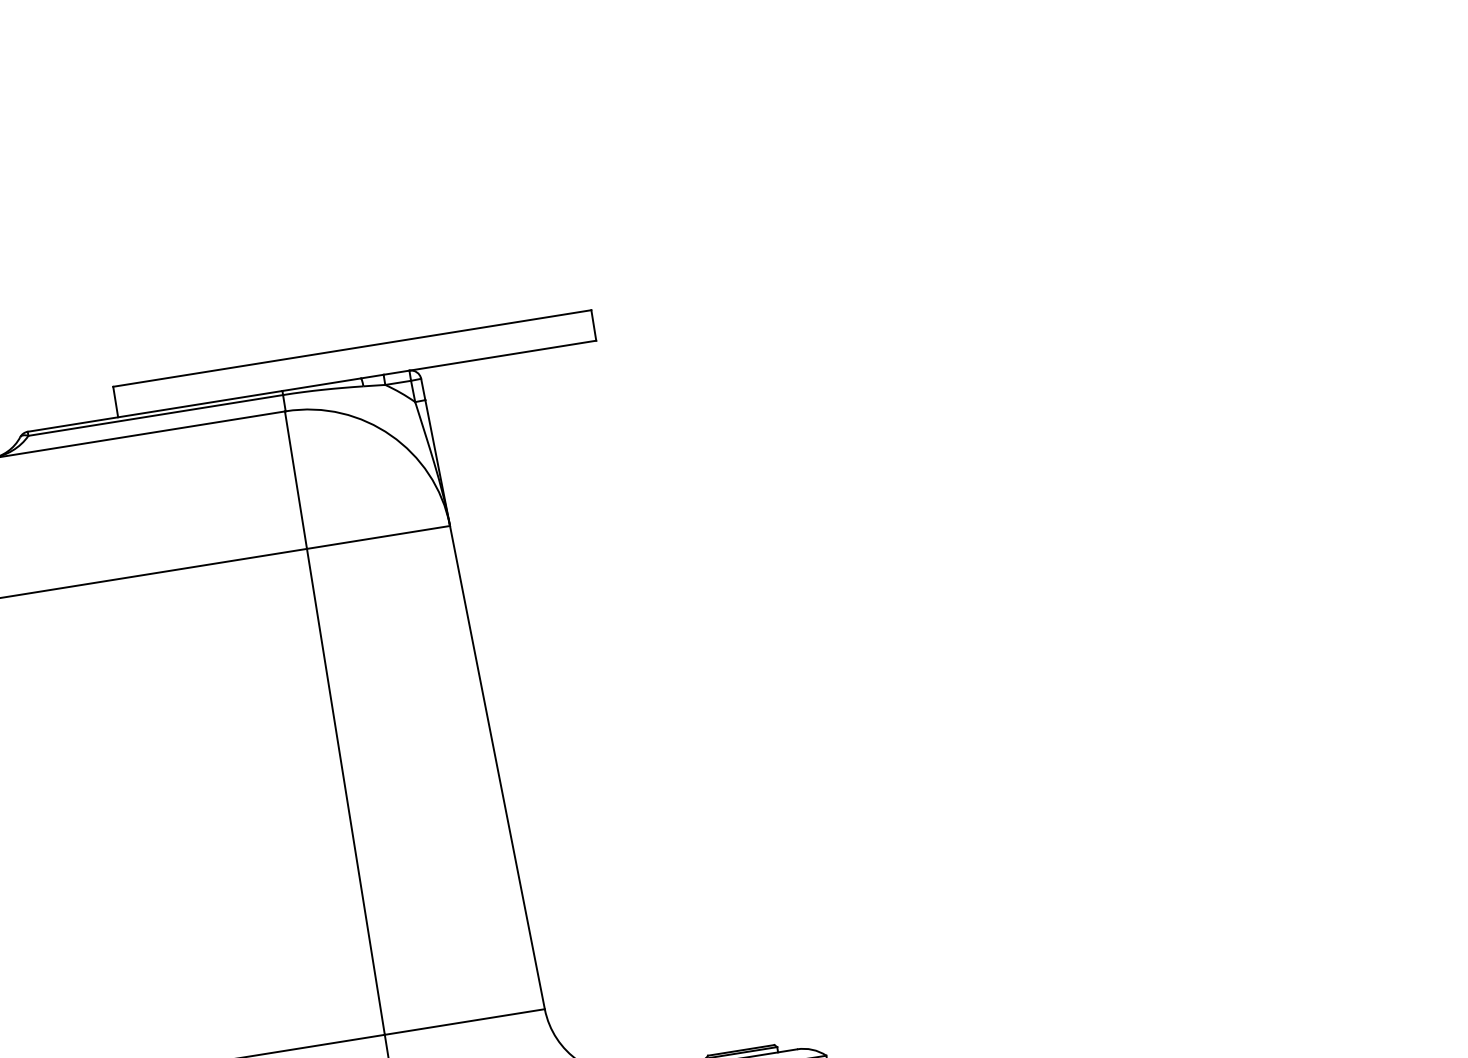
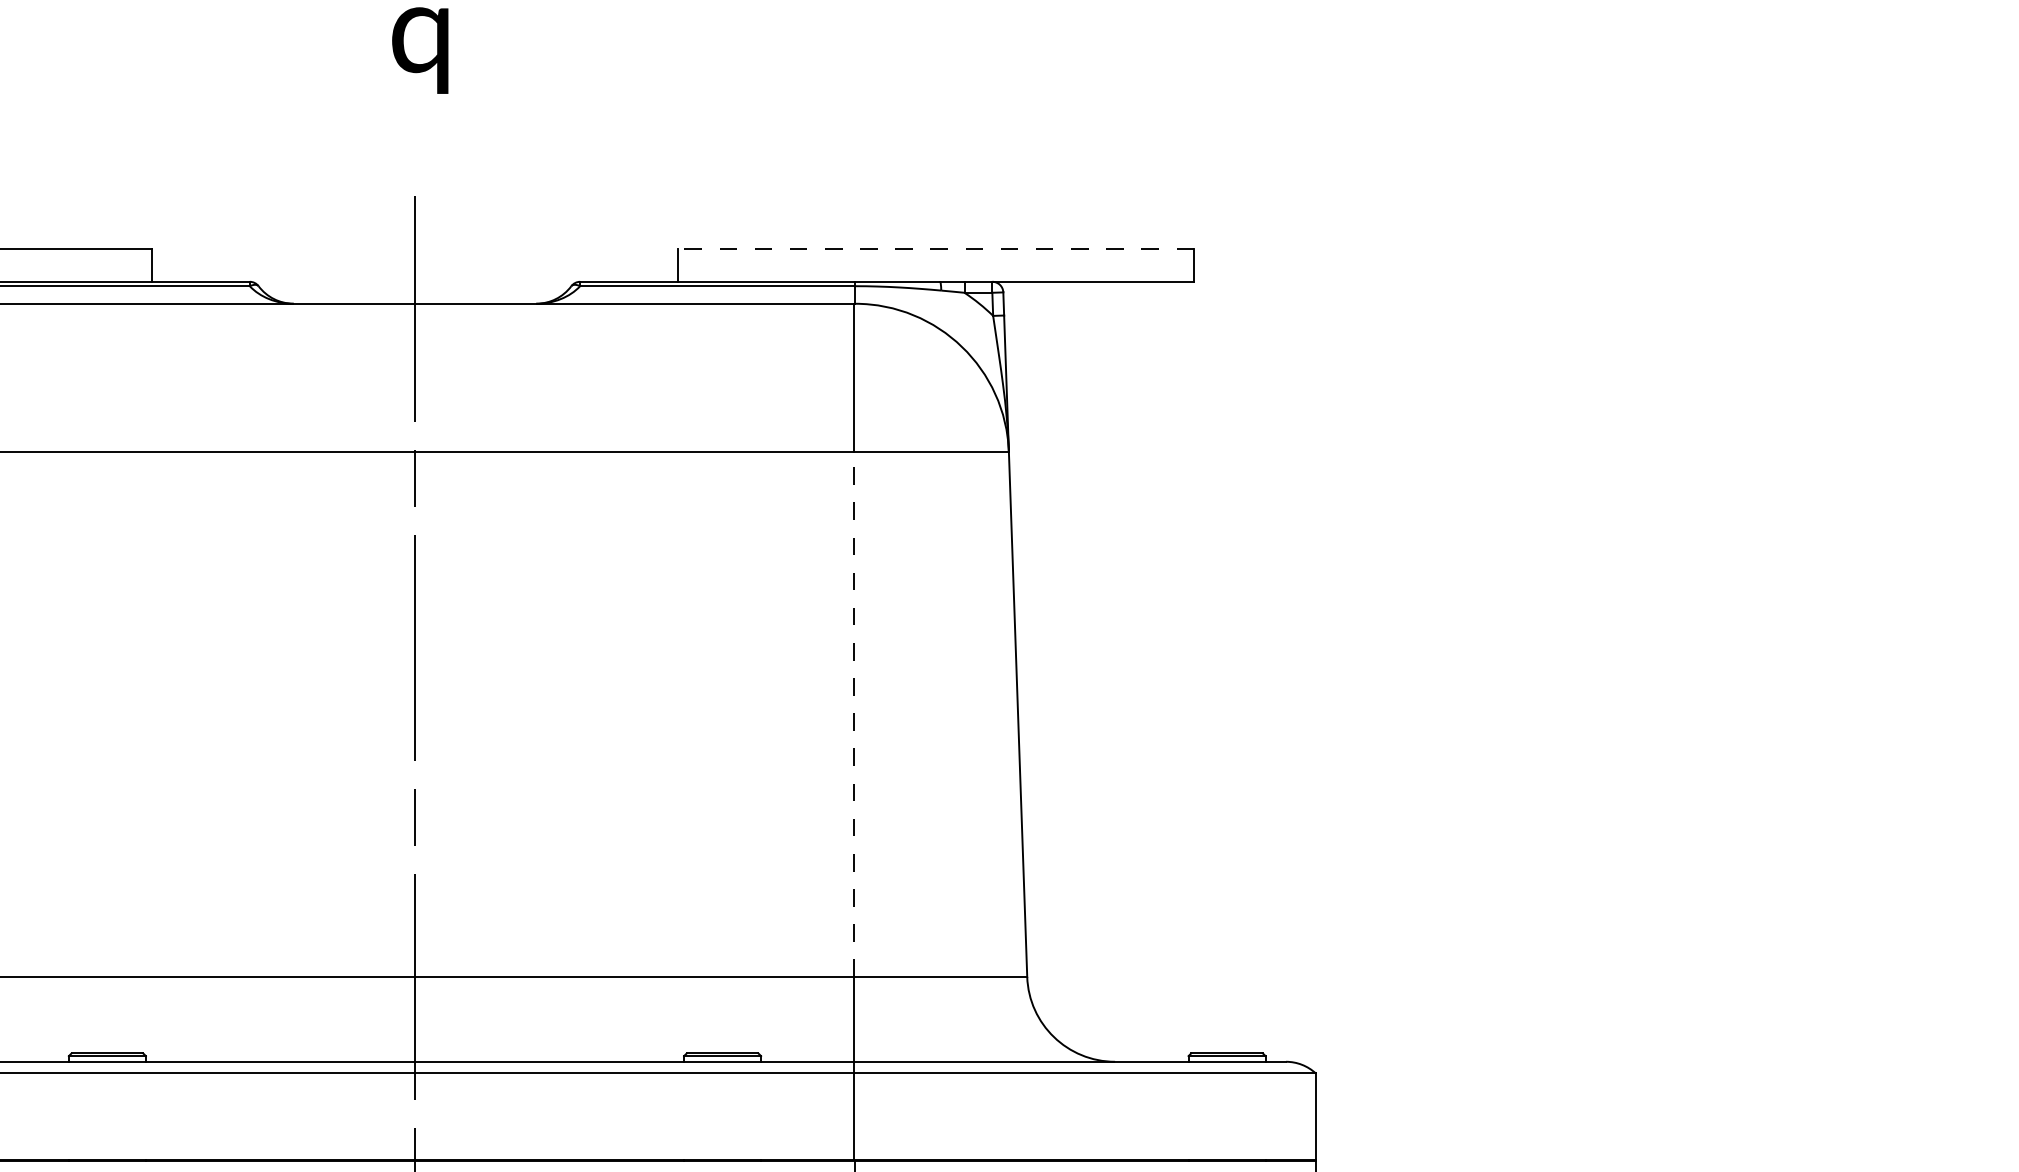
line: (351, 348) -> (935, 248), solid -> dashed
line: (345, 791) -> (854, 714), solid -> dashed

